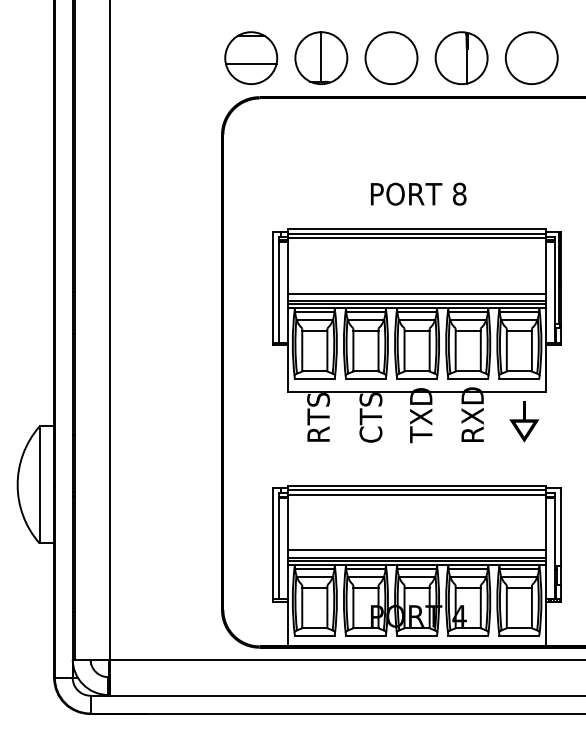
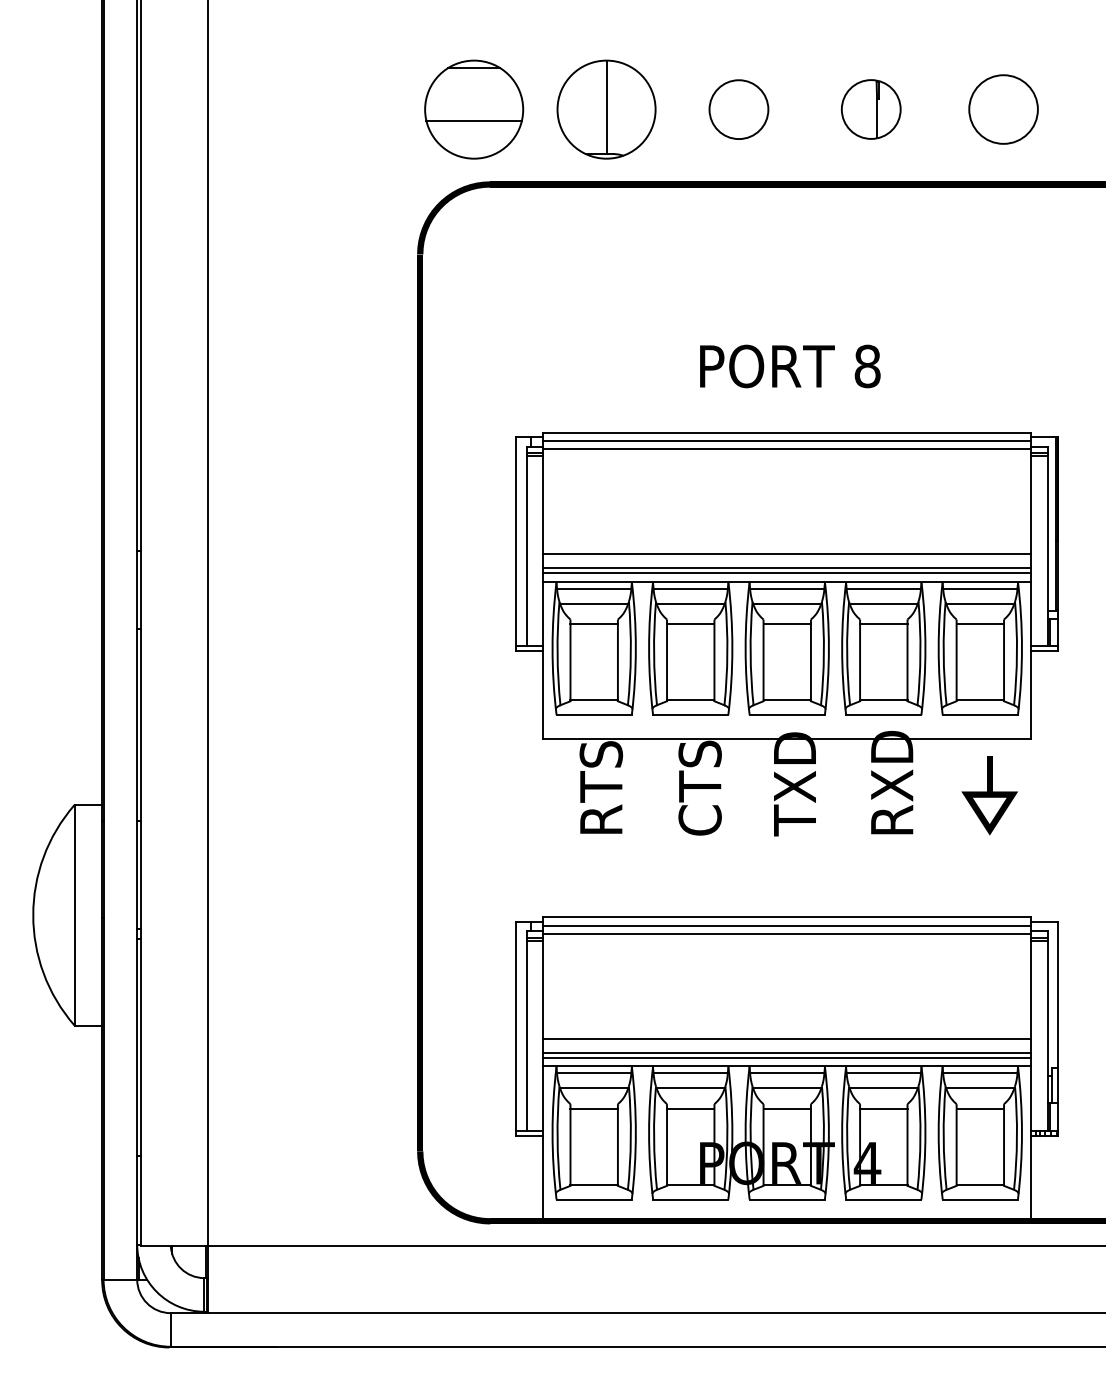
part: (461, 57) -> (871, 108), size x0.6
circle: (531, 57) -> (1003, 108), size x0.7
circle: (391, 58) -> (738, 110), size x0.6

